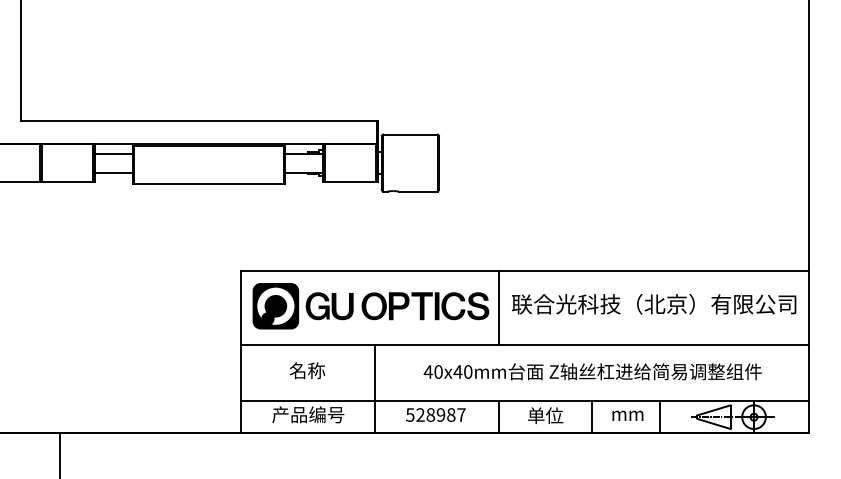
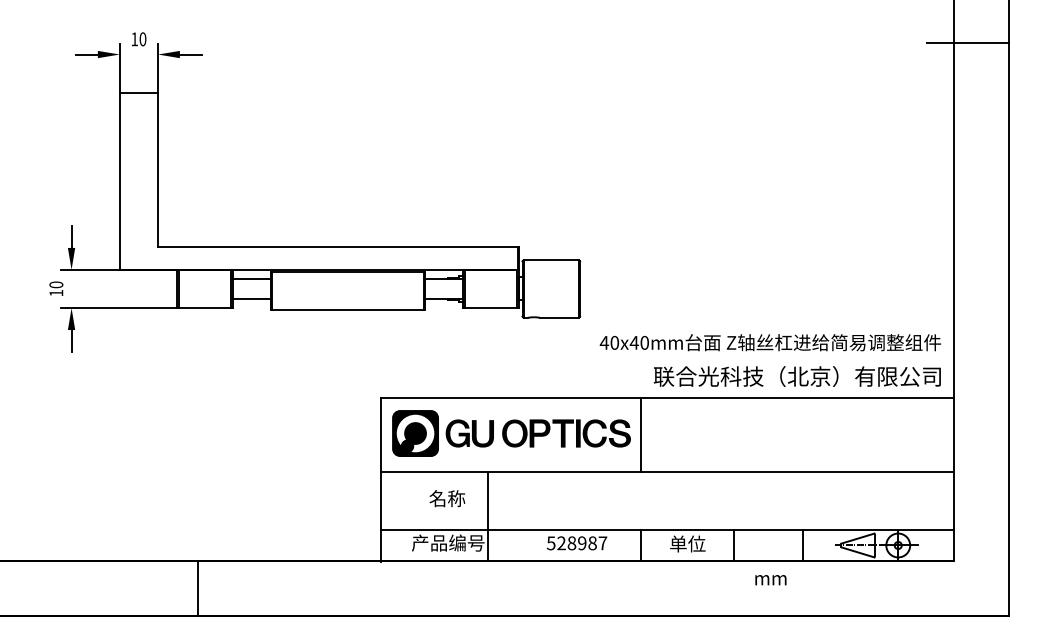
text: (653, 304) -> (796, 376), moved
text: (591, 371) -> (769, 342), moved
line: (375, 388) -> (488, 516), moved
text: (627, 416) -> (770, 580), moved

